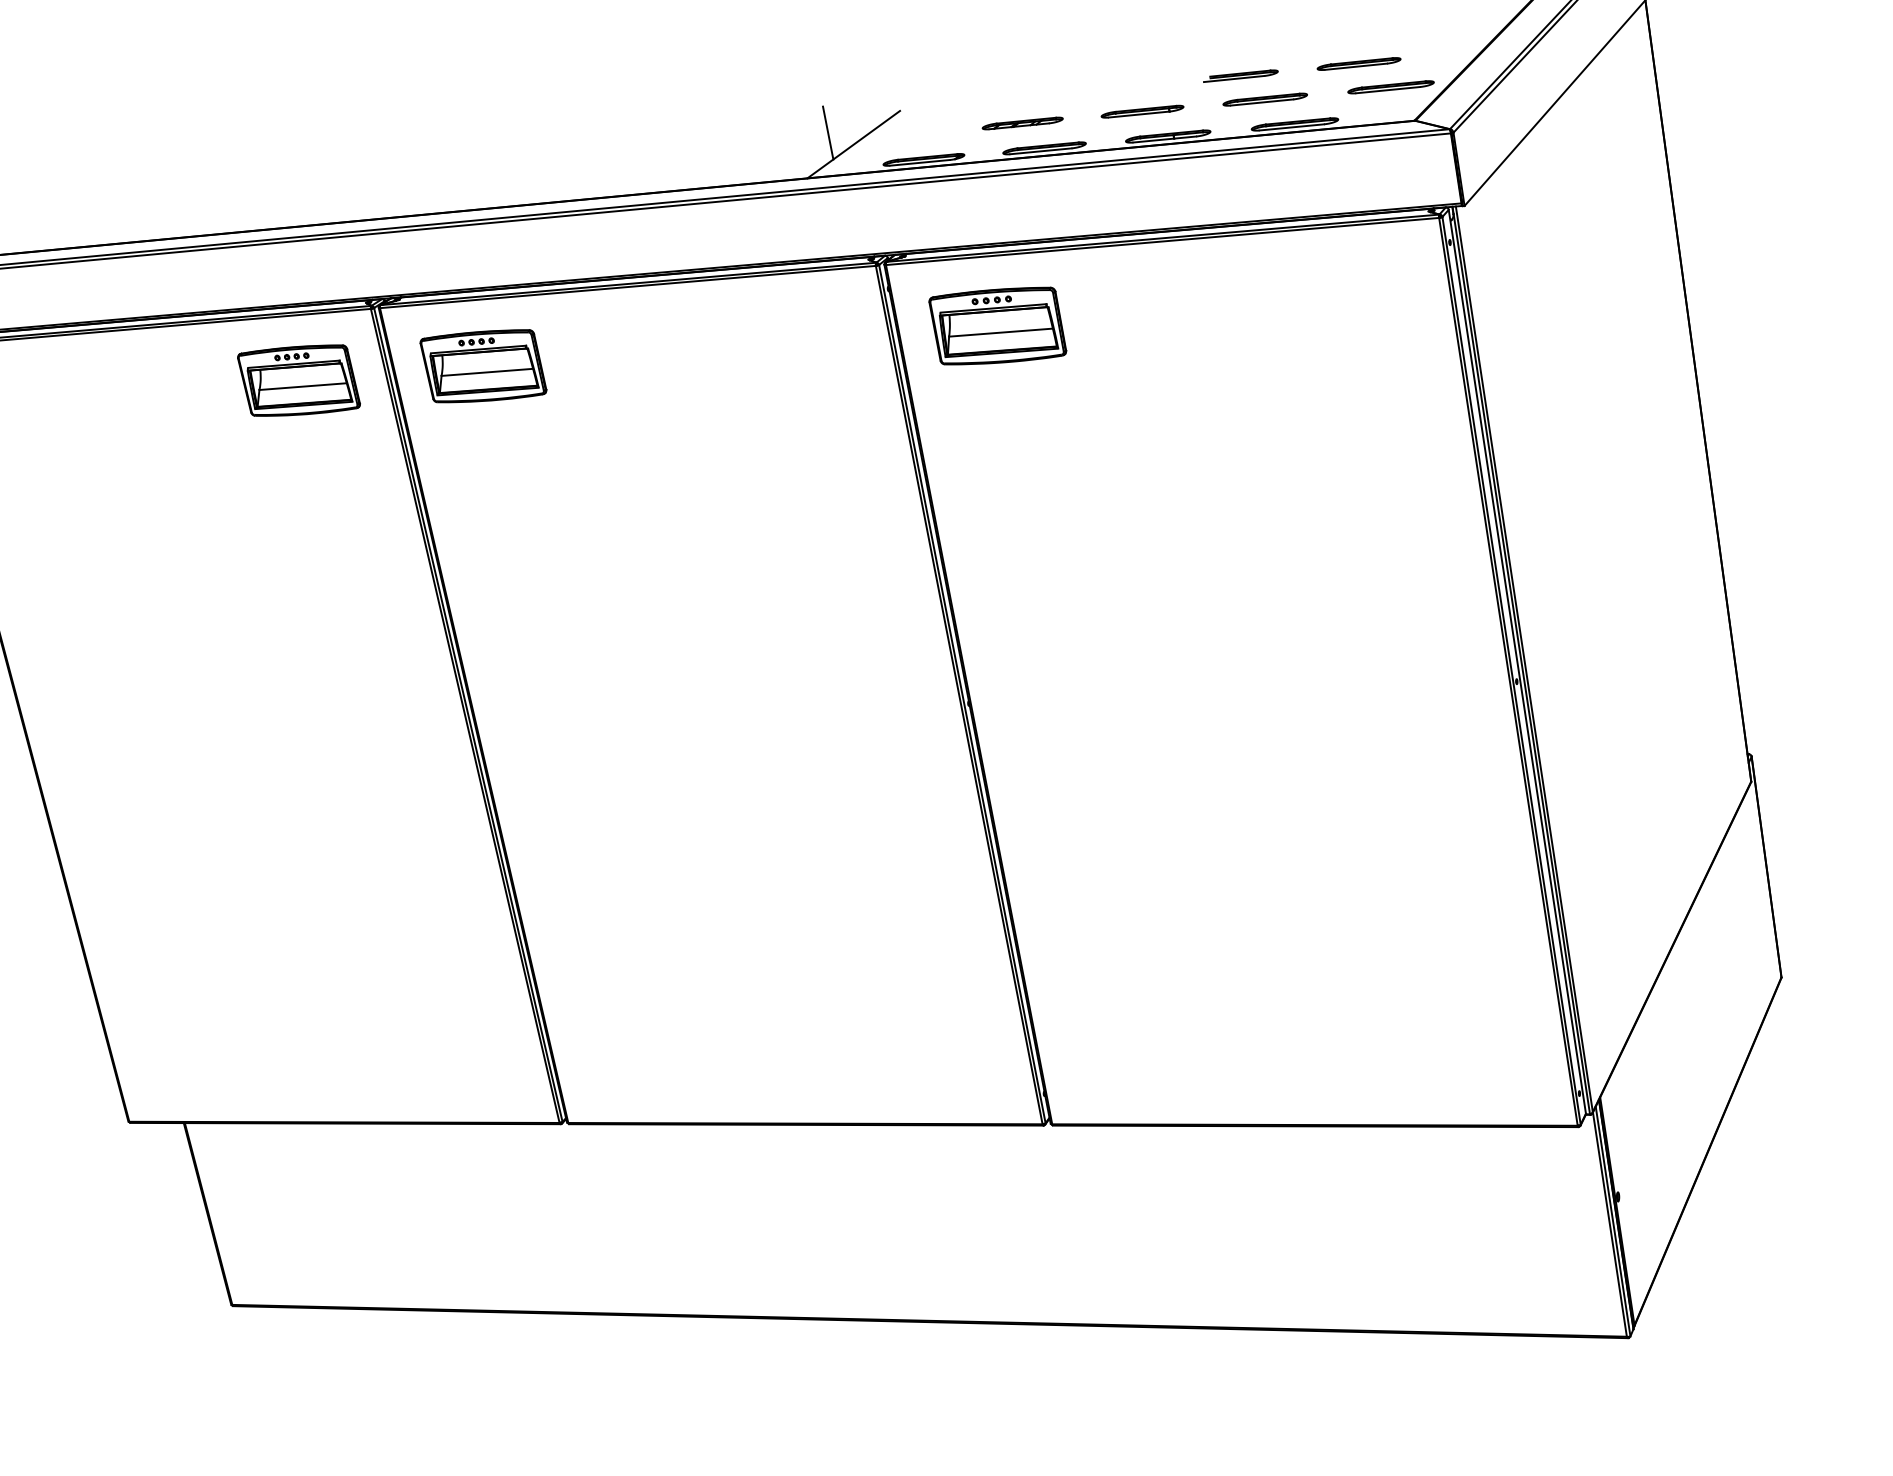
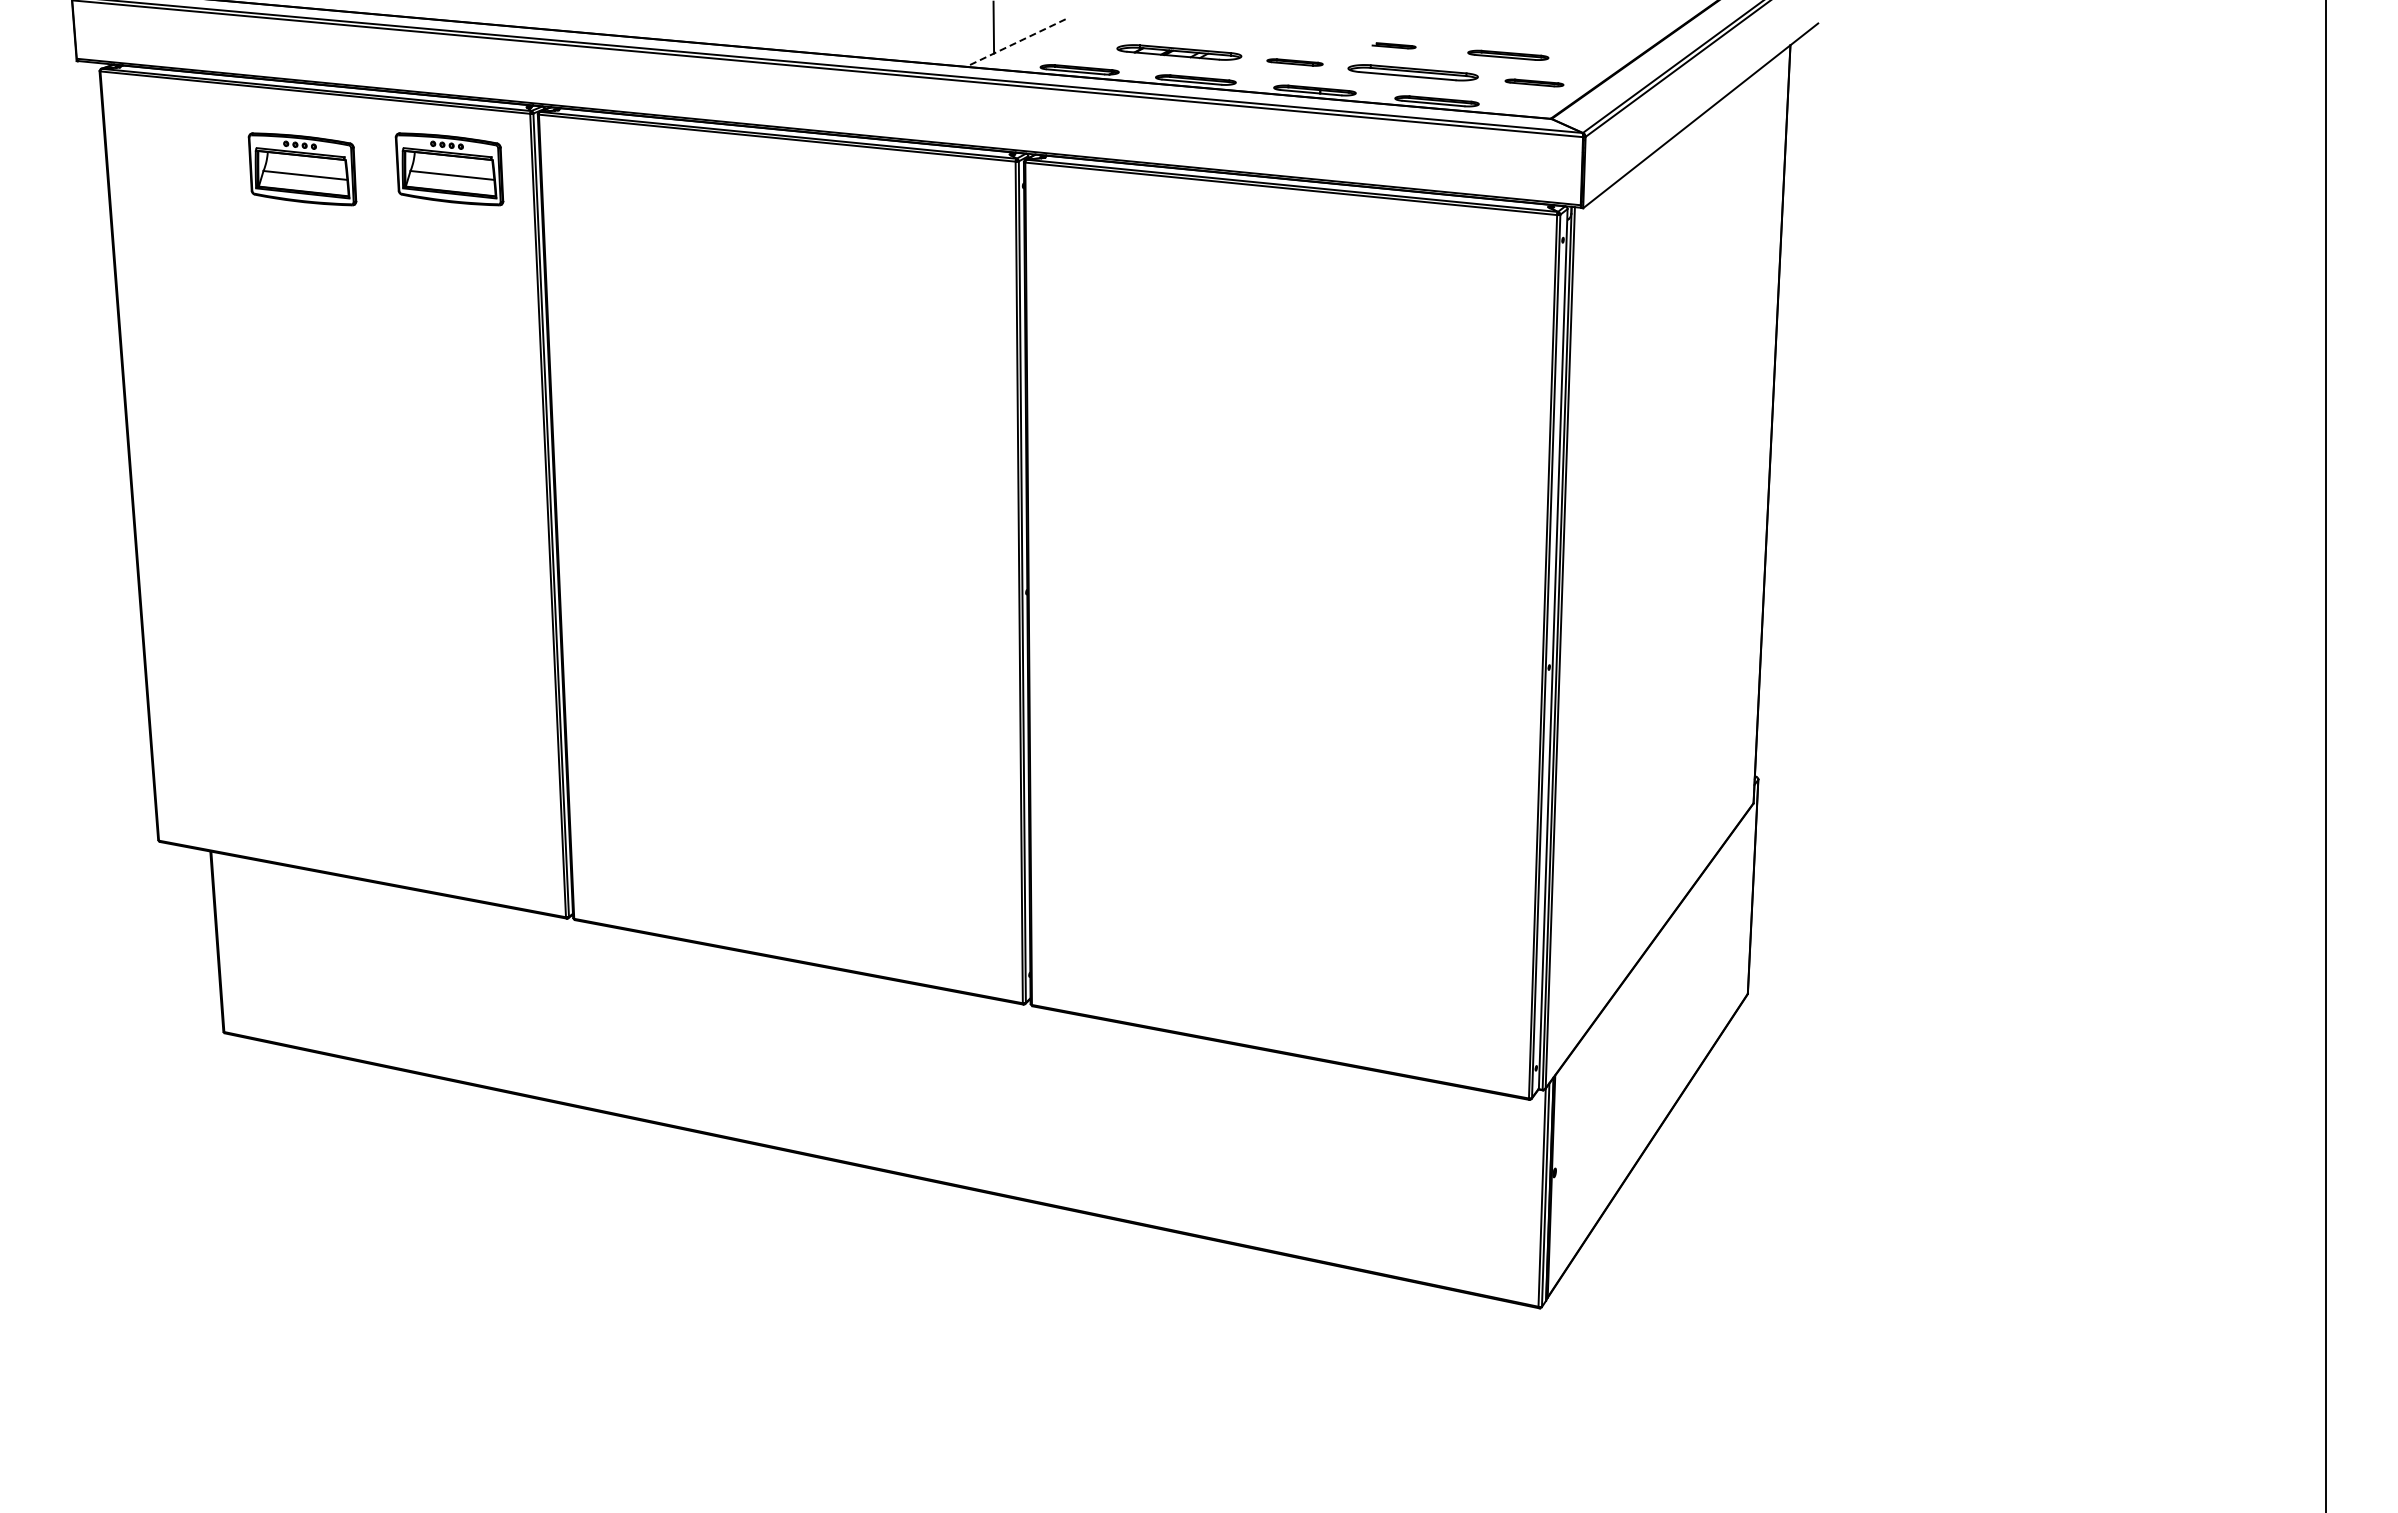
part: (1239, 75) -> (1393, 45), size x0.6
part: (1390, 86) -> (1534, 82), size x0.7
part: (1265, 99) -> (1413, 72), size x1.6
part: (1141, 111) -> (1294, 62), size x0.7
part: (1022, 123) -> (1179, 52), size x1.6
line: (853, 145) -> (1015, 43), solid -> dashed
part: (997, 326) -> (1120, 240), removed
part: (483, 365) -> (626, 187), removed
part: (148, 408) -> (302, 169), added

